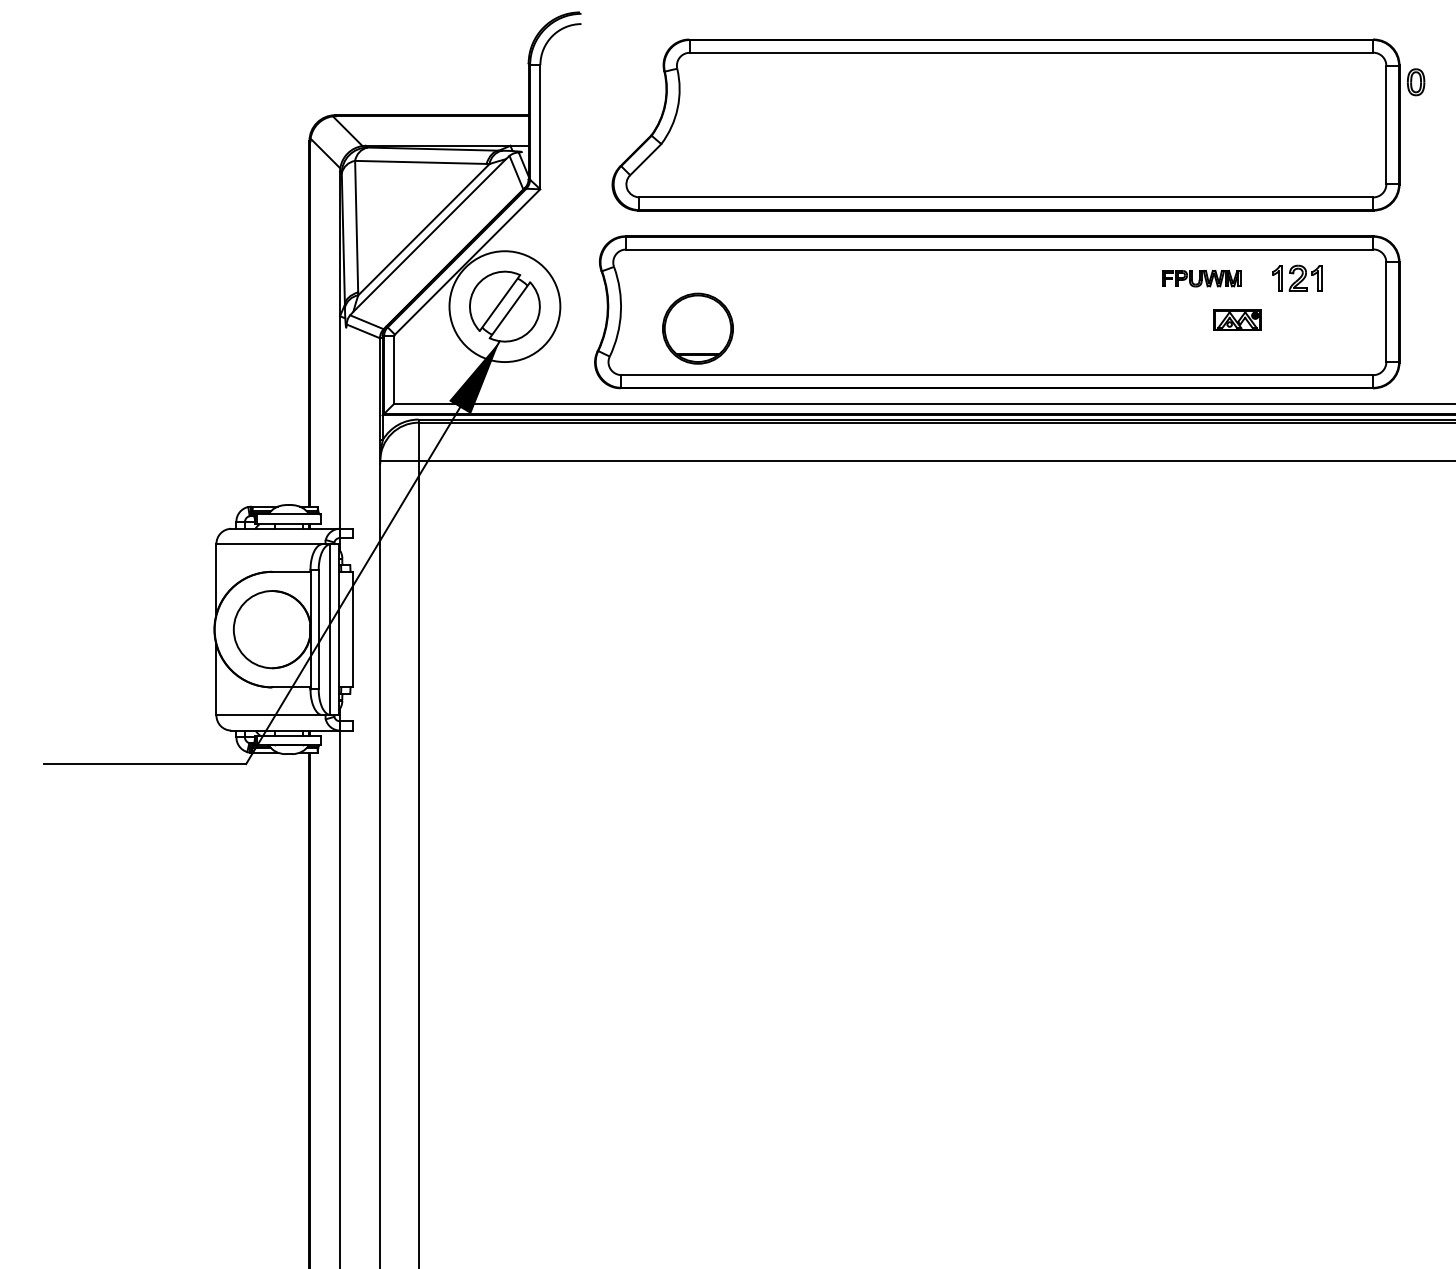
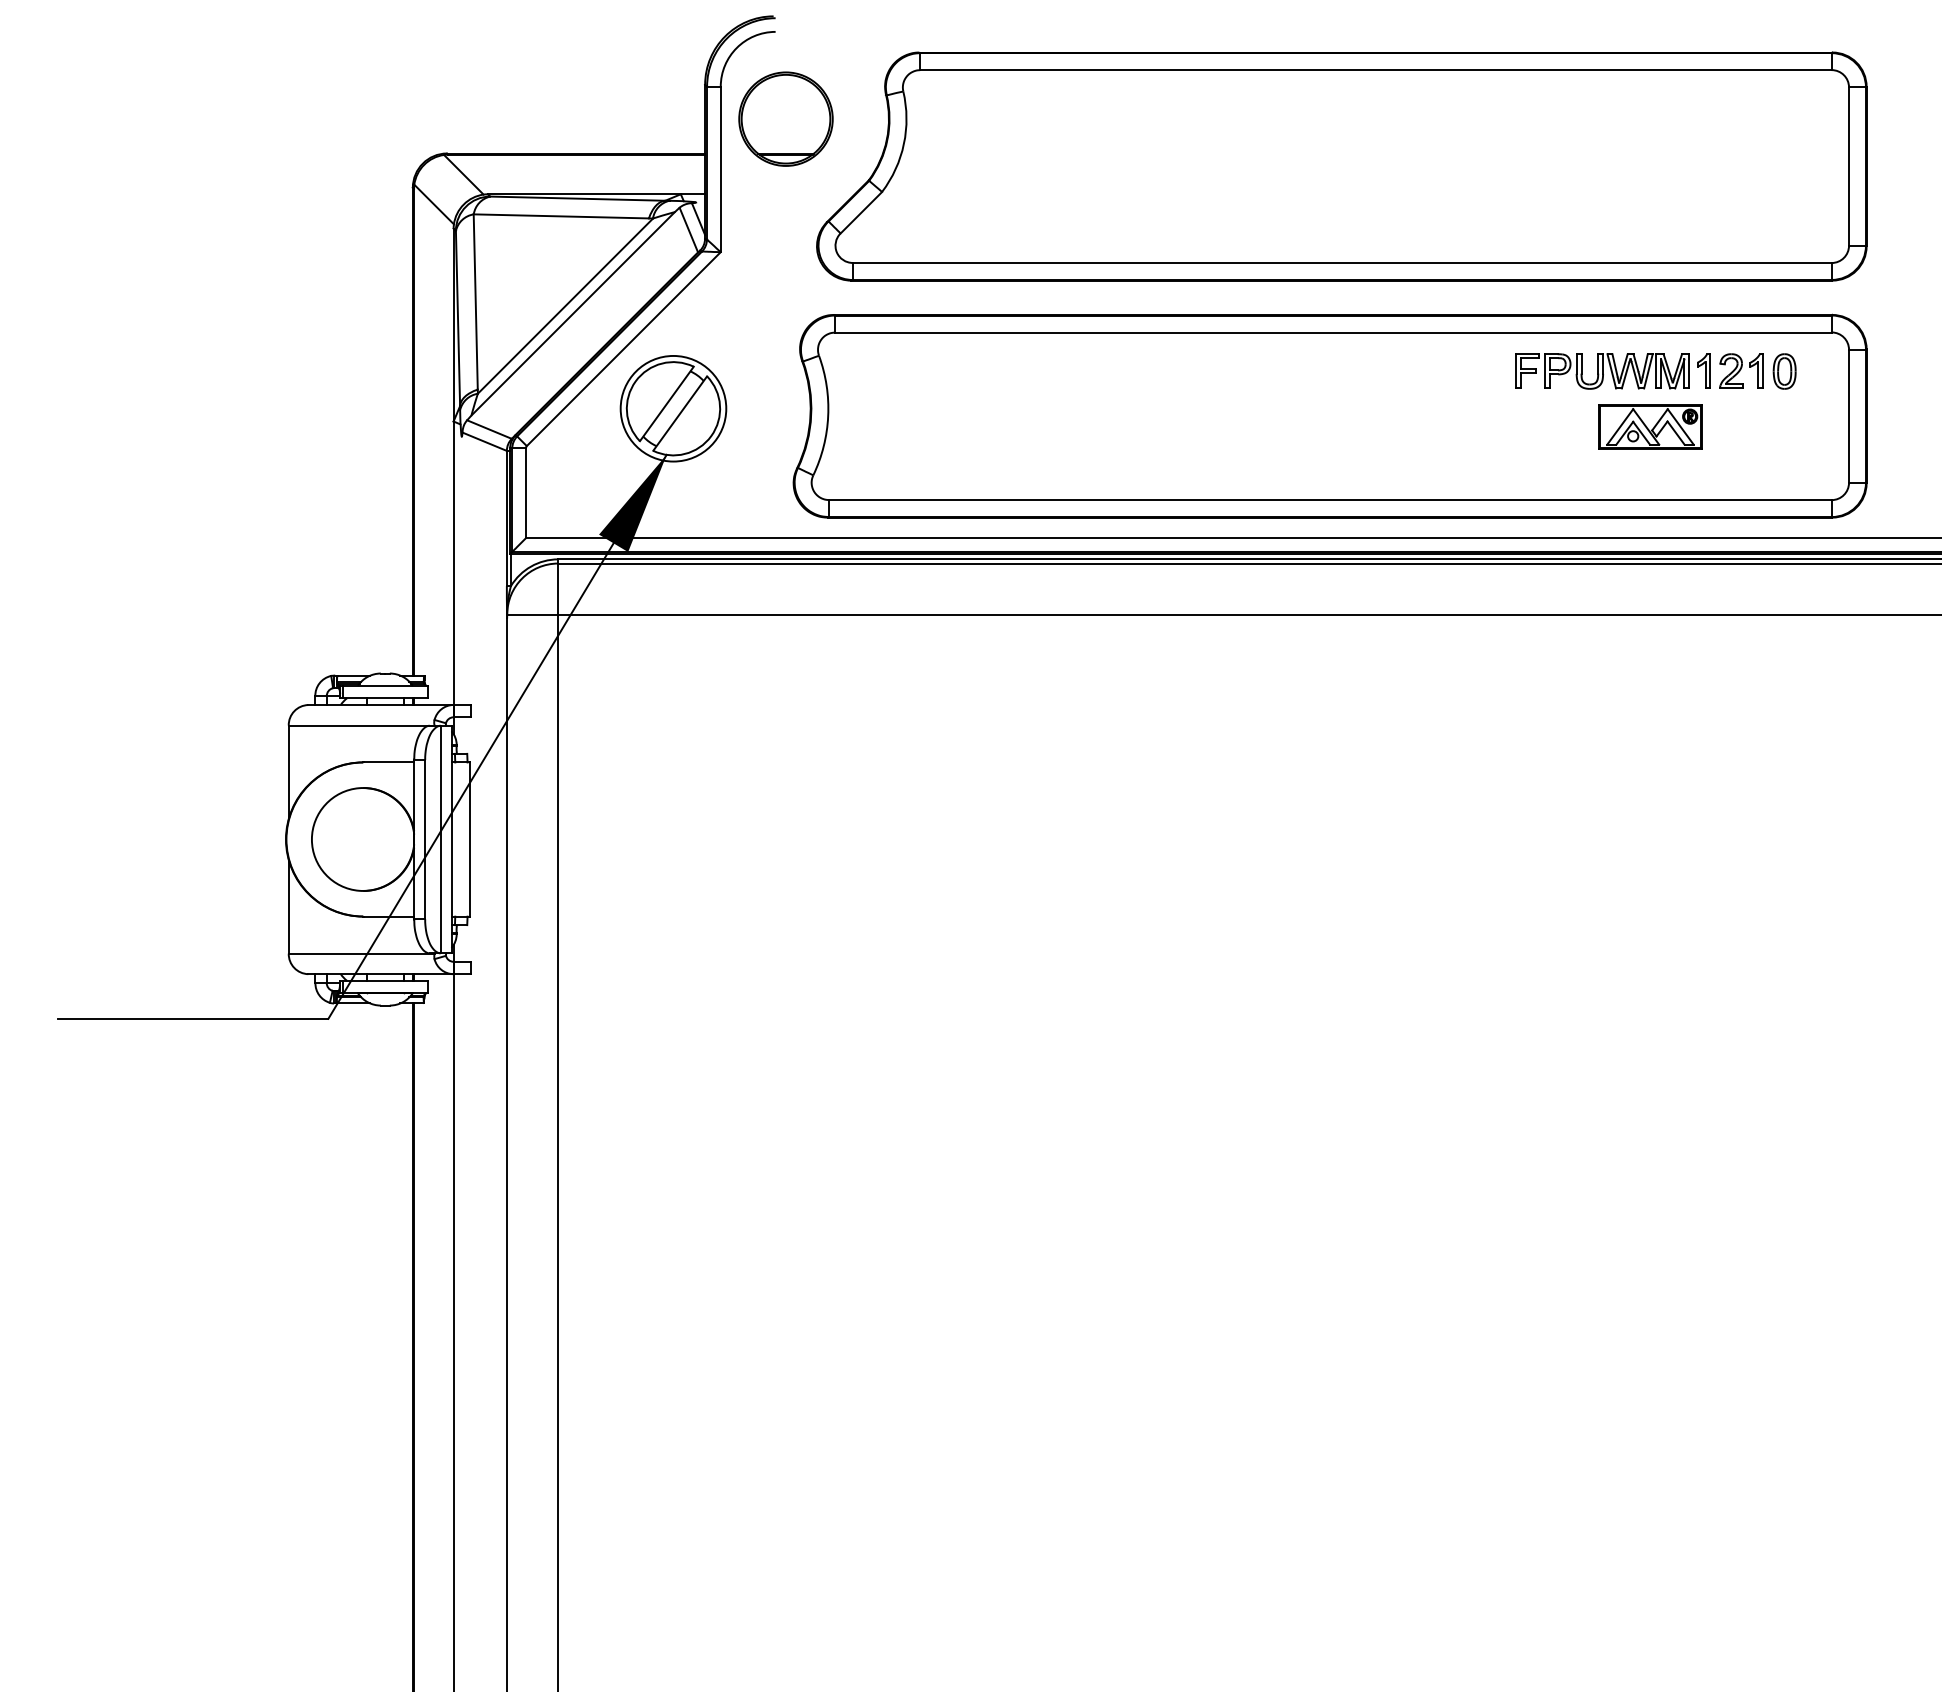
part: (1415, 82) -> (1784, 371), moved
part: (1201, 278) -> (1602, 371), size x1.67
circle: (504, 306) -> (673, 408), size x0.71
part: (1237, 319) -> (1650, 426), size x1.67
part: (697, 328) -> (785, 118), moved

